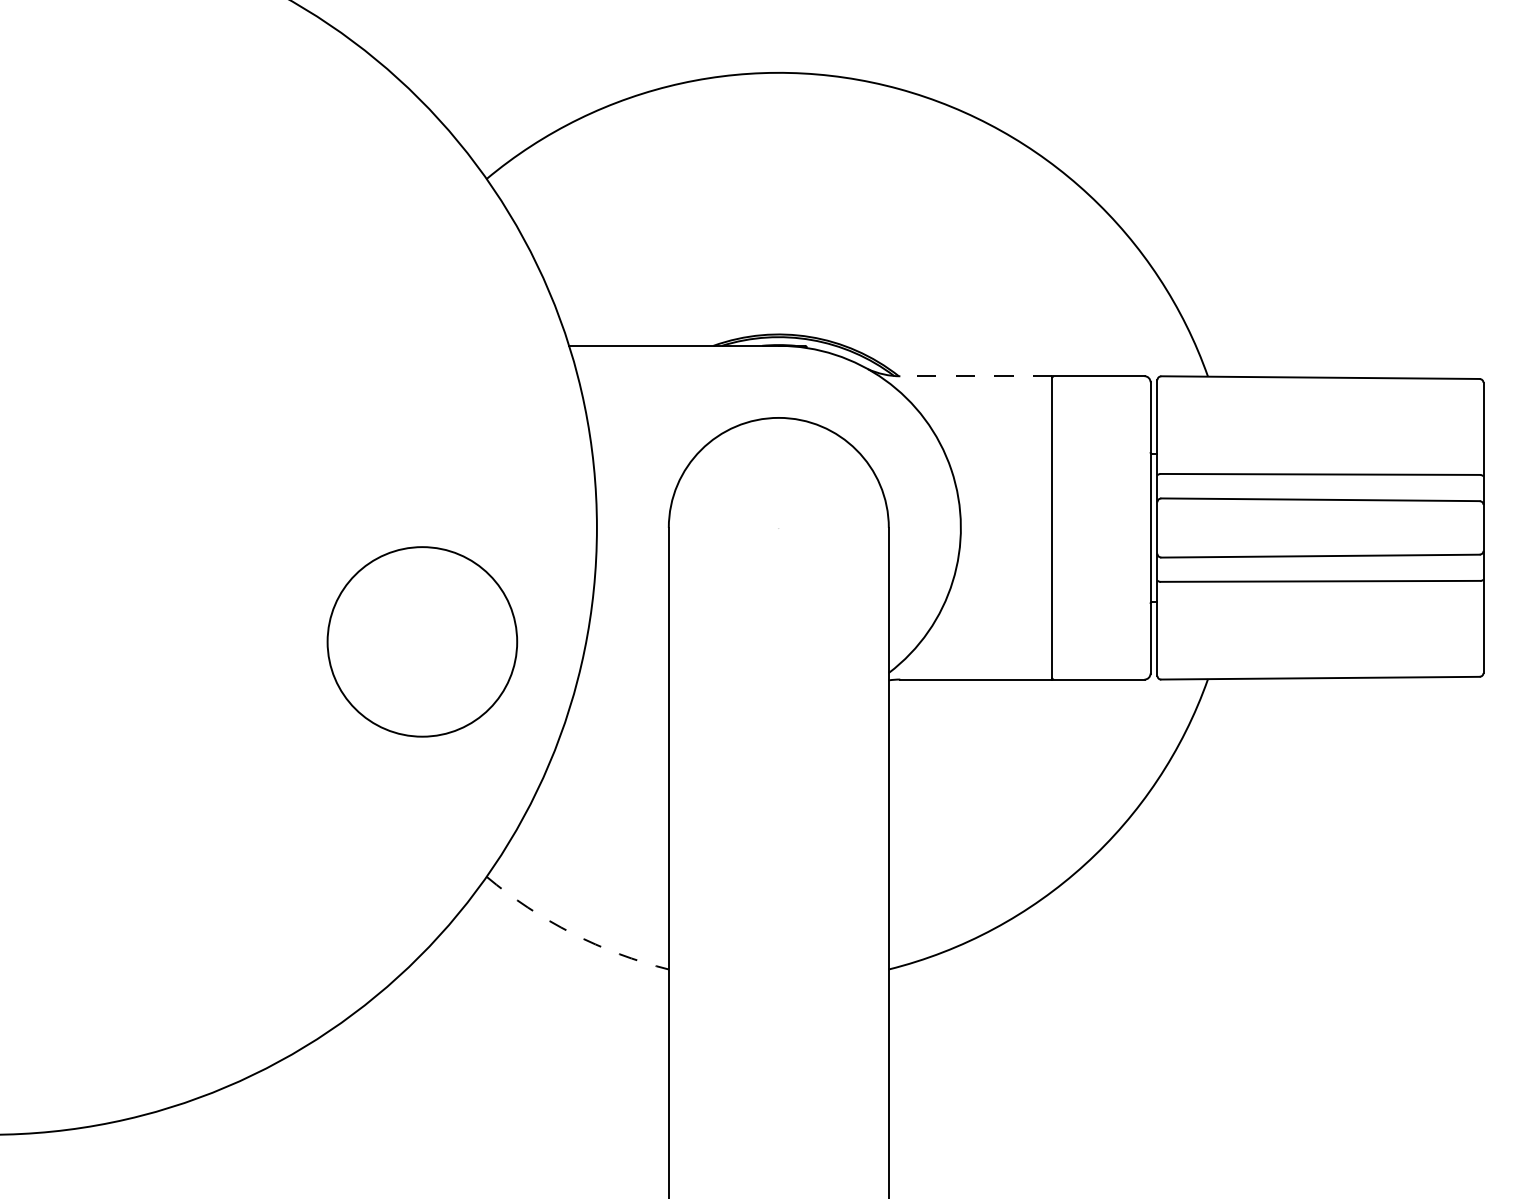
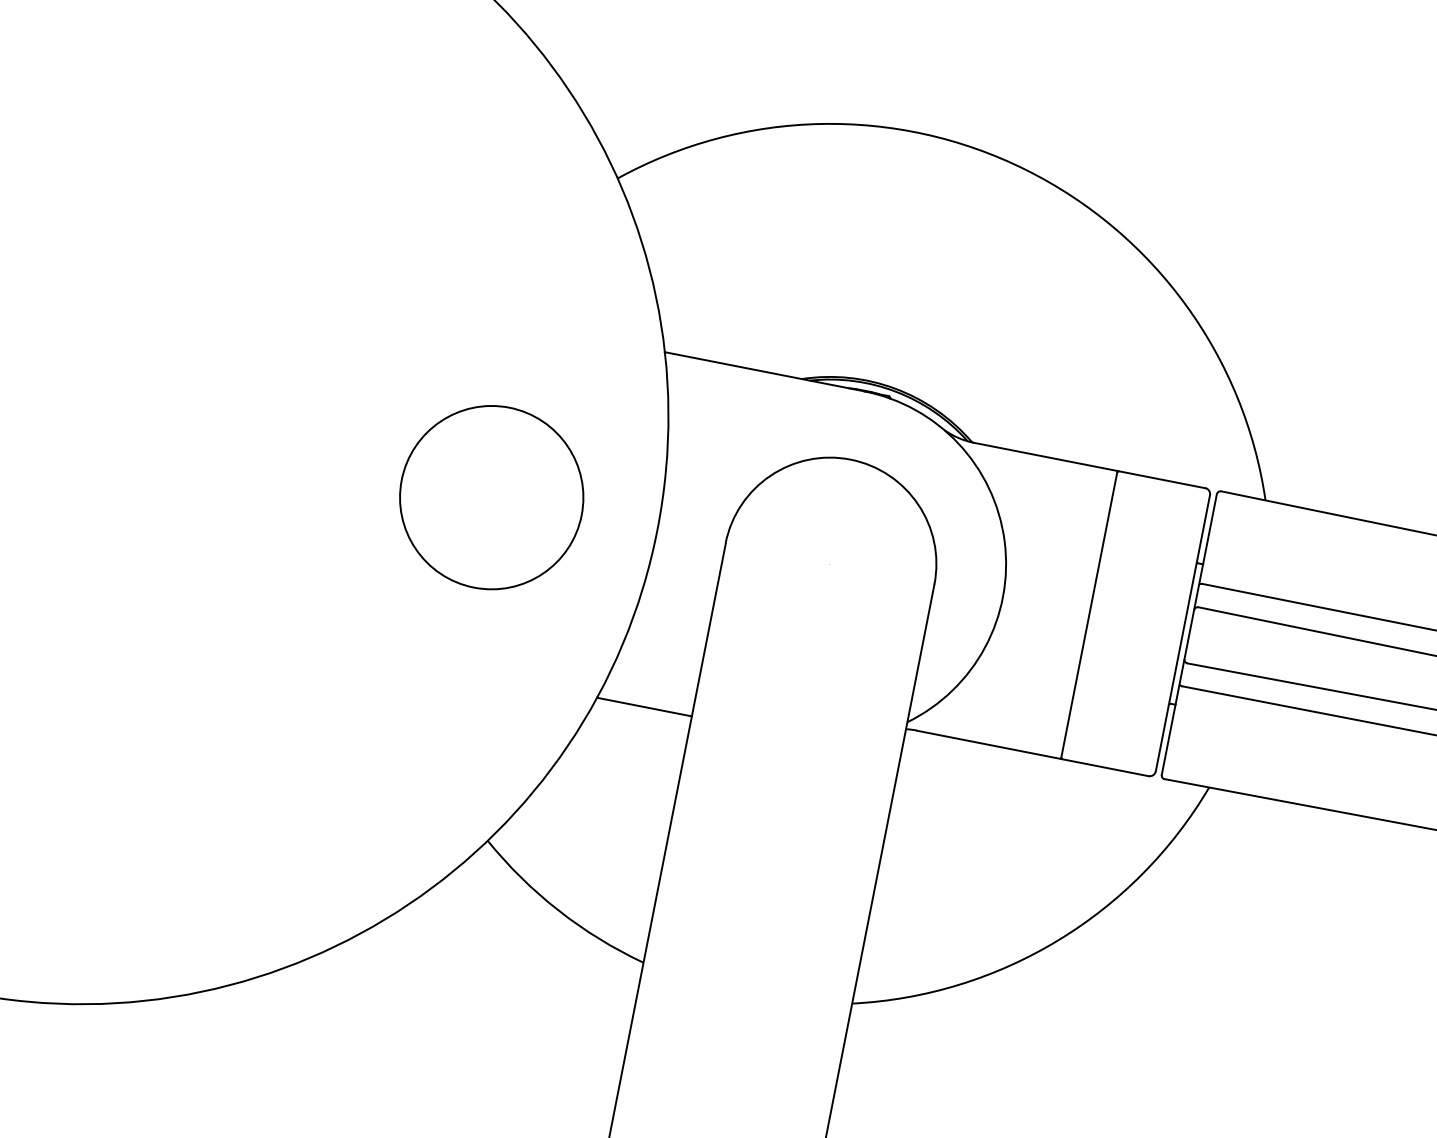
line: (976, 376) -> (1045, 457), dashed -> solid
circle: (422, 641) -> (491, 497), moved
line: (619, 709) -> (644, 706), added
arc: (572, 933) -> (558, 910), dashed -> solid

